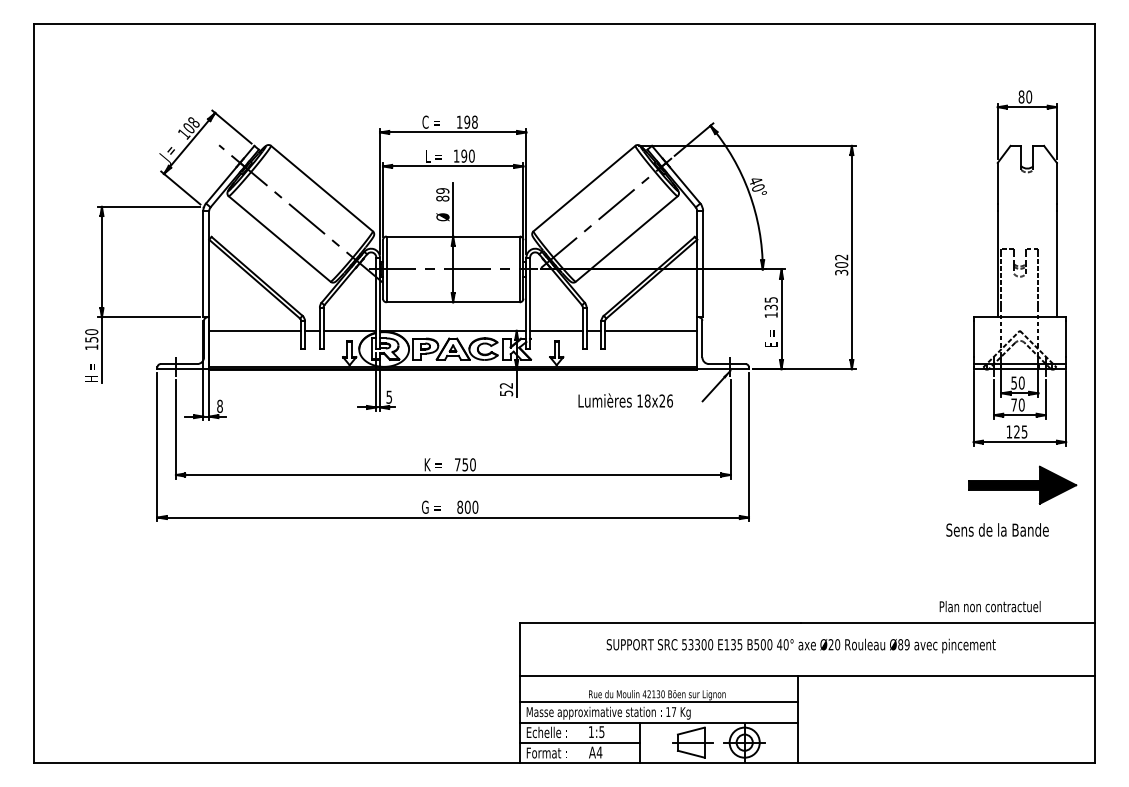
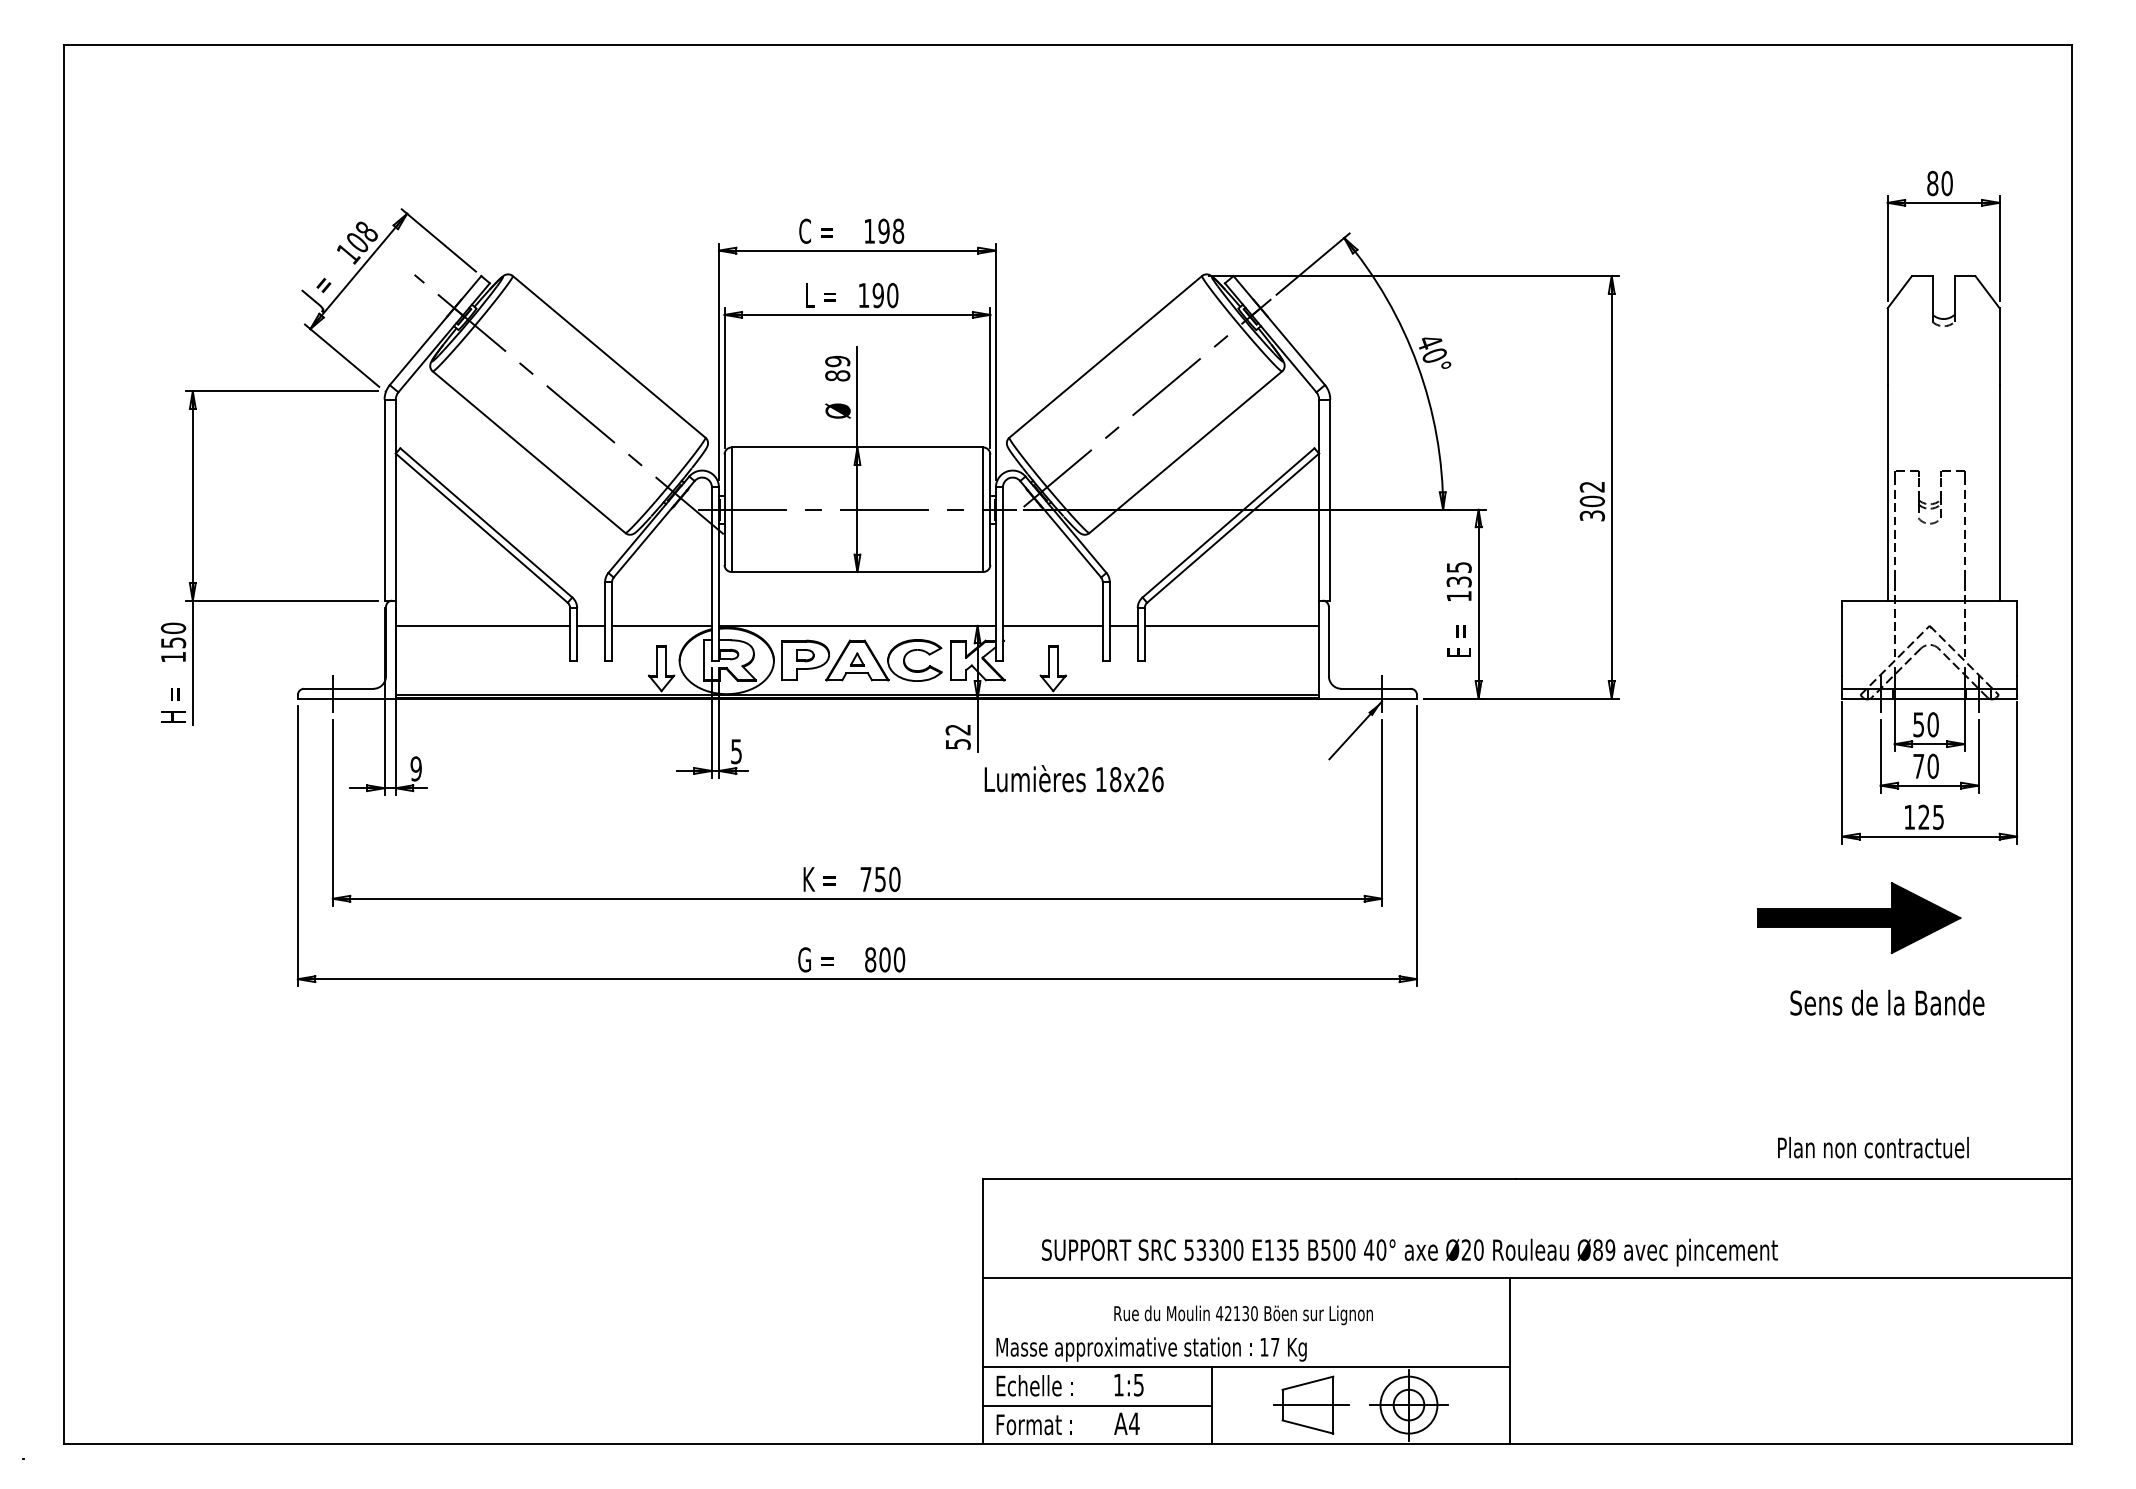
text: (625, 400) -> (1073, 778), moved
text: (219, 406) -> (415, 769), 8 -> 9
part: (1022, 484) -> (1858, 916), moved
text: (800, 645) -> (1408, 1251), moved
line: (658, 702) -> (1245, 1329), removed

